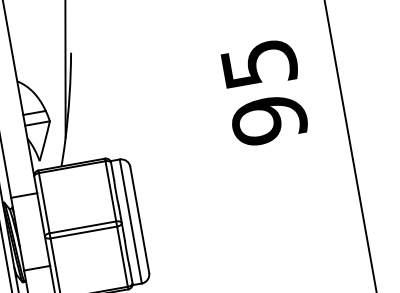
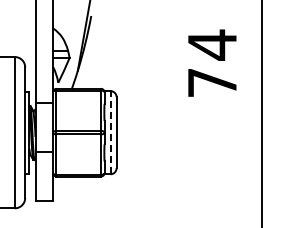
text: (264, 91) -> (212, 63), 95 -> 74
line: (130, 221) -> (110, 132), solid -> dashed

